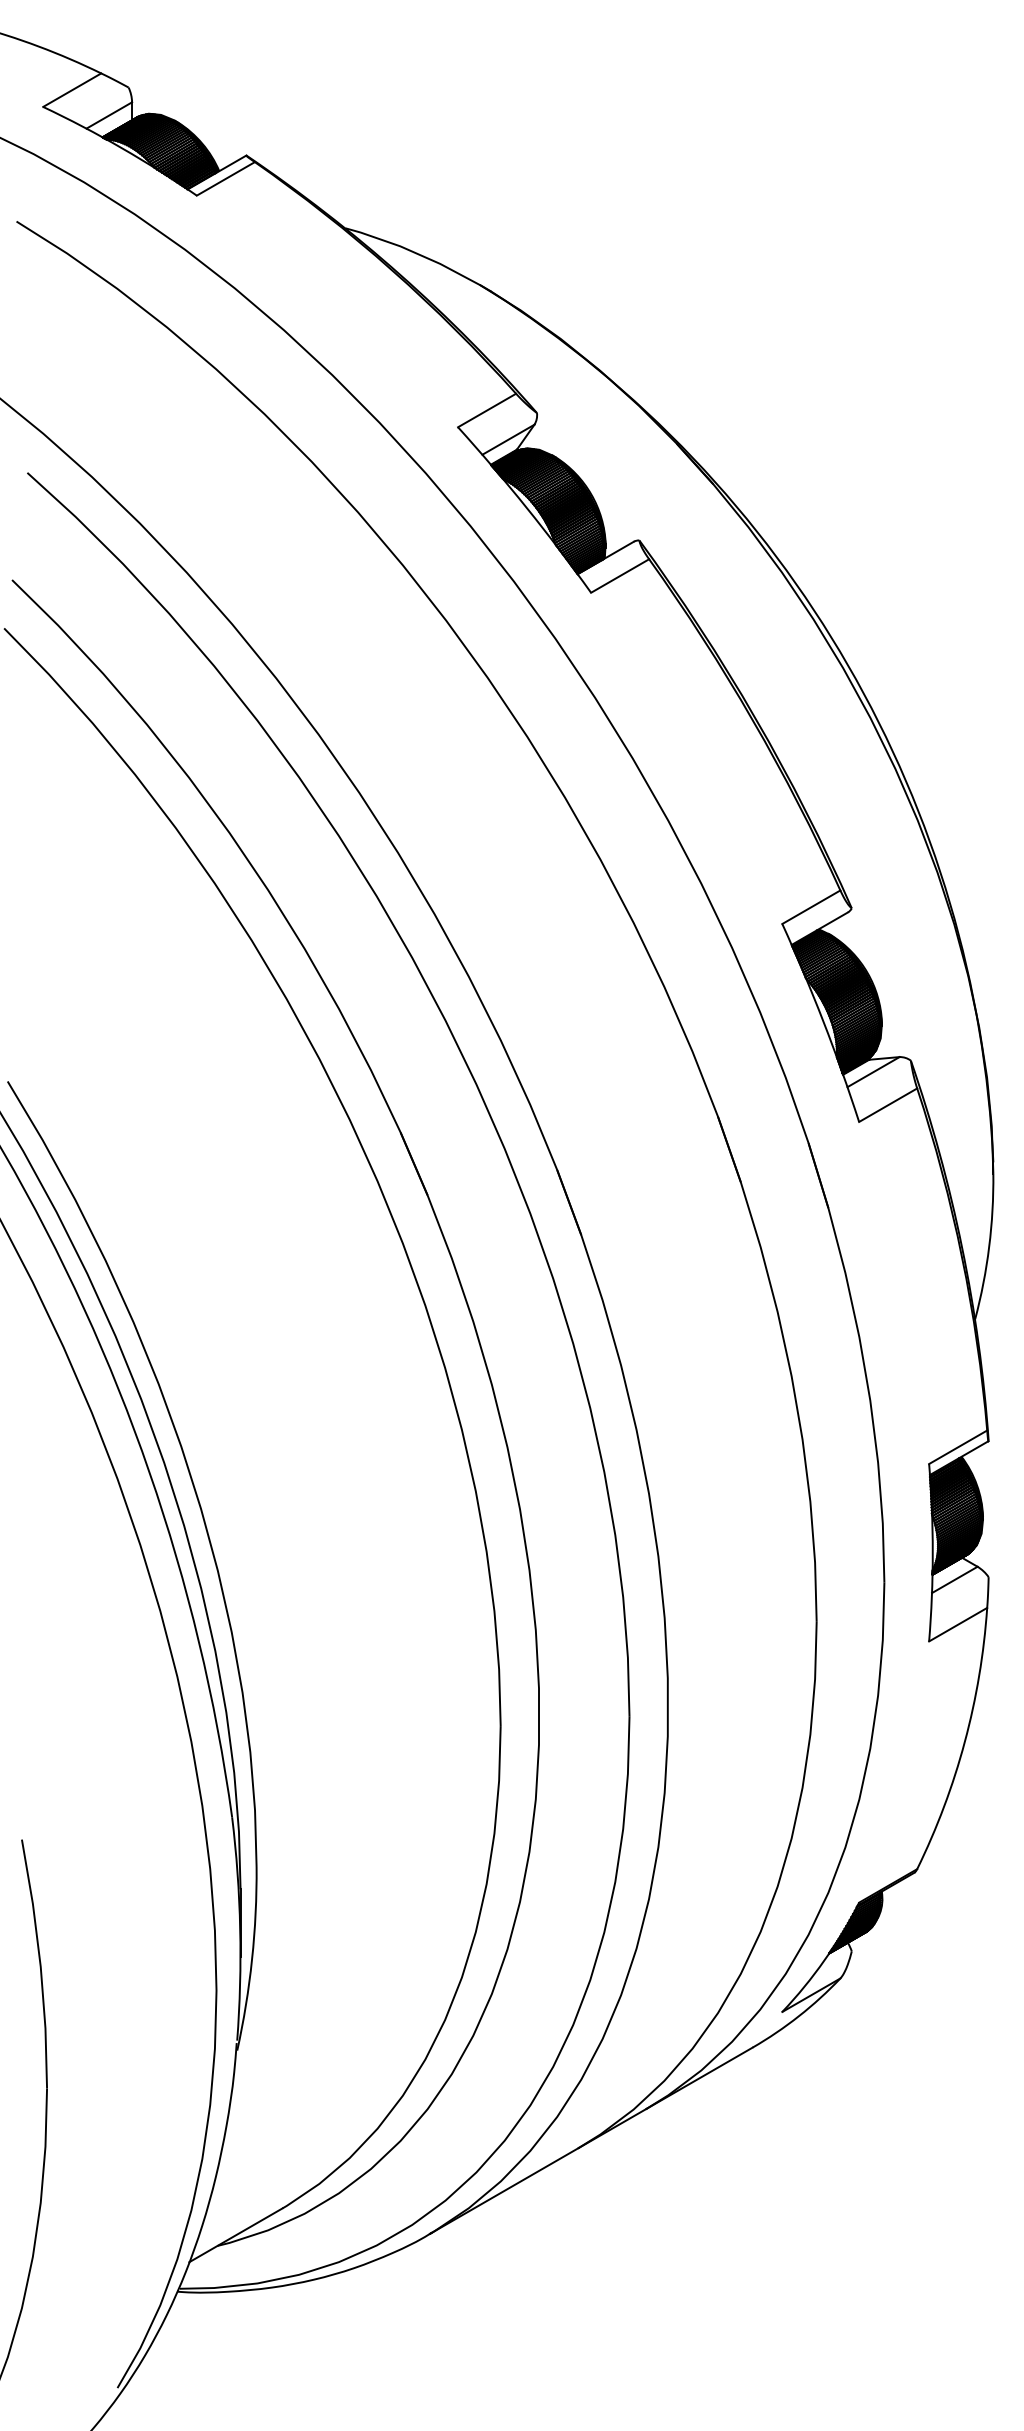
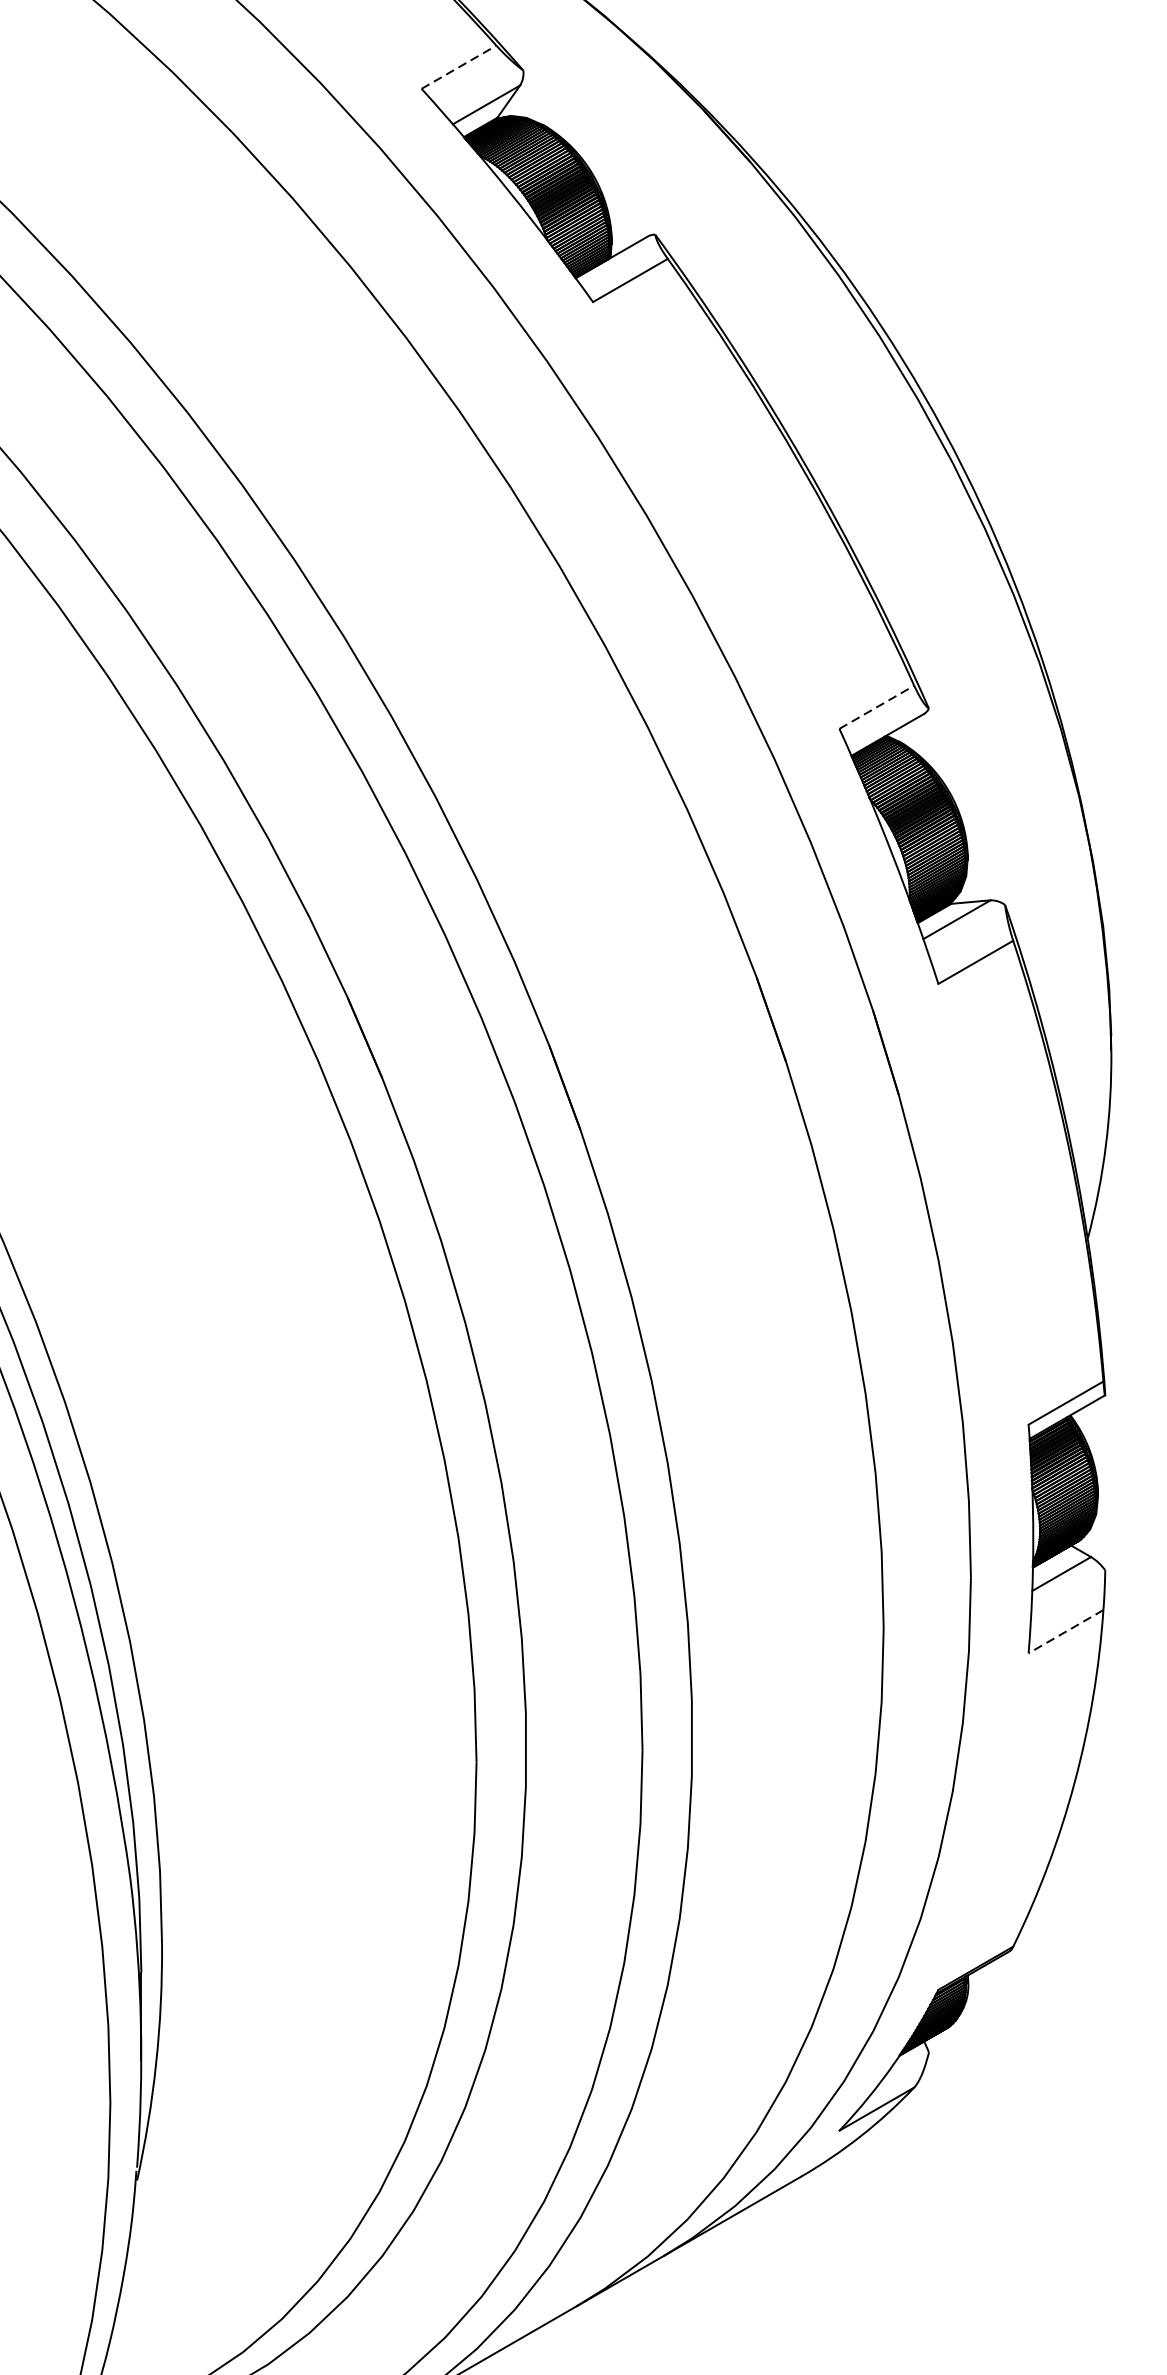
line: (487, 410) -> (459, 67), solid -> dashed
line: (811, 907) -> (877, 707), solid -> dashed
line: (958, 1624) -> (1066, 1631), solid -> dashed

